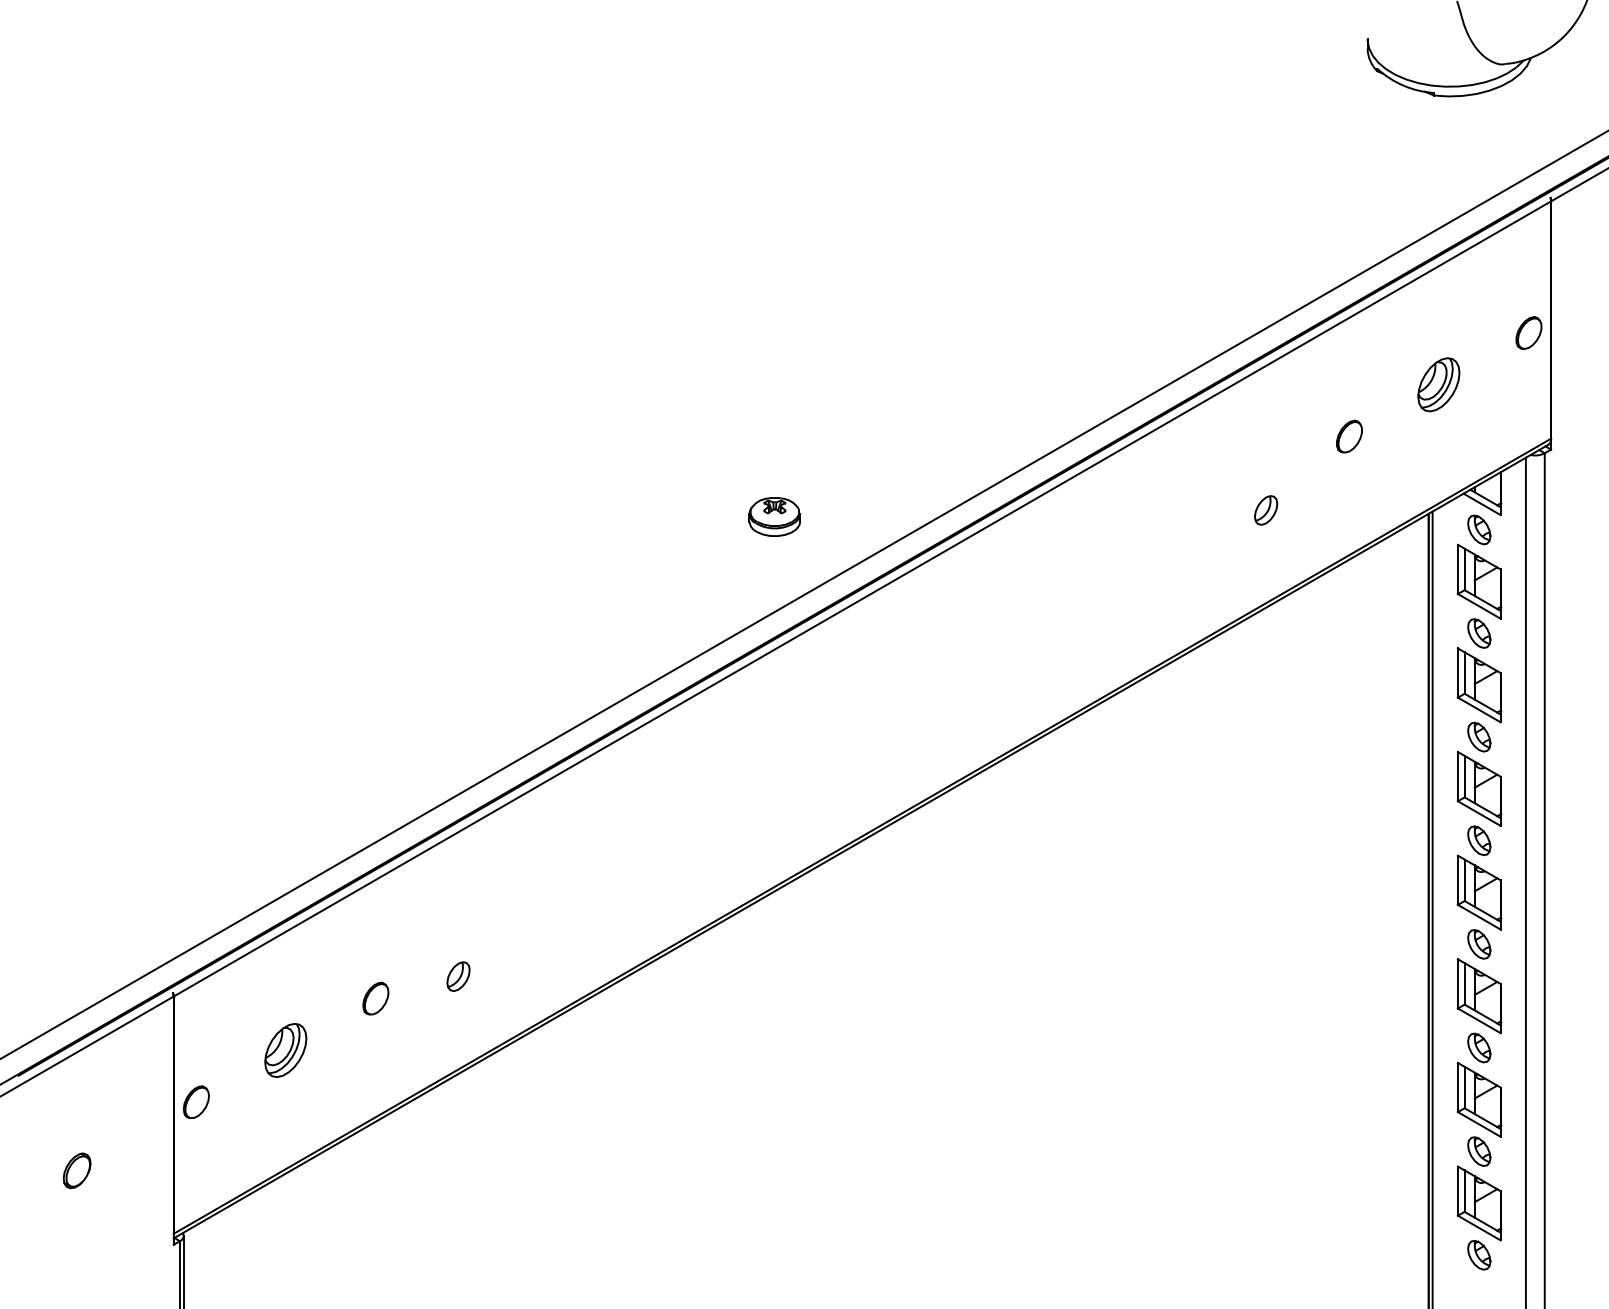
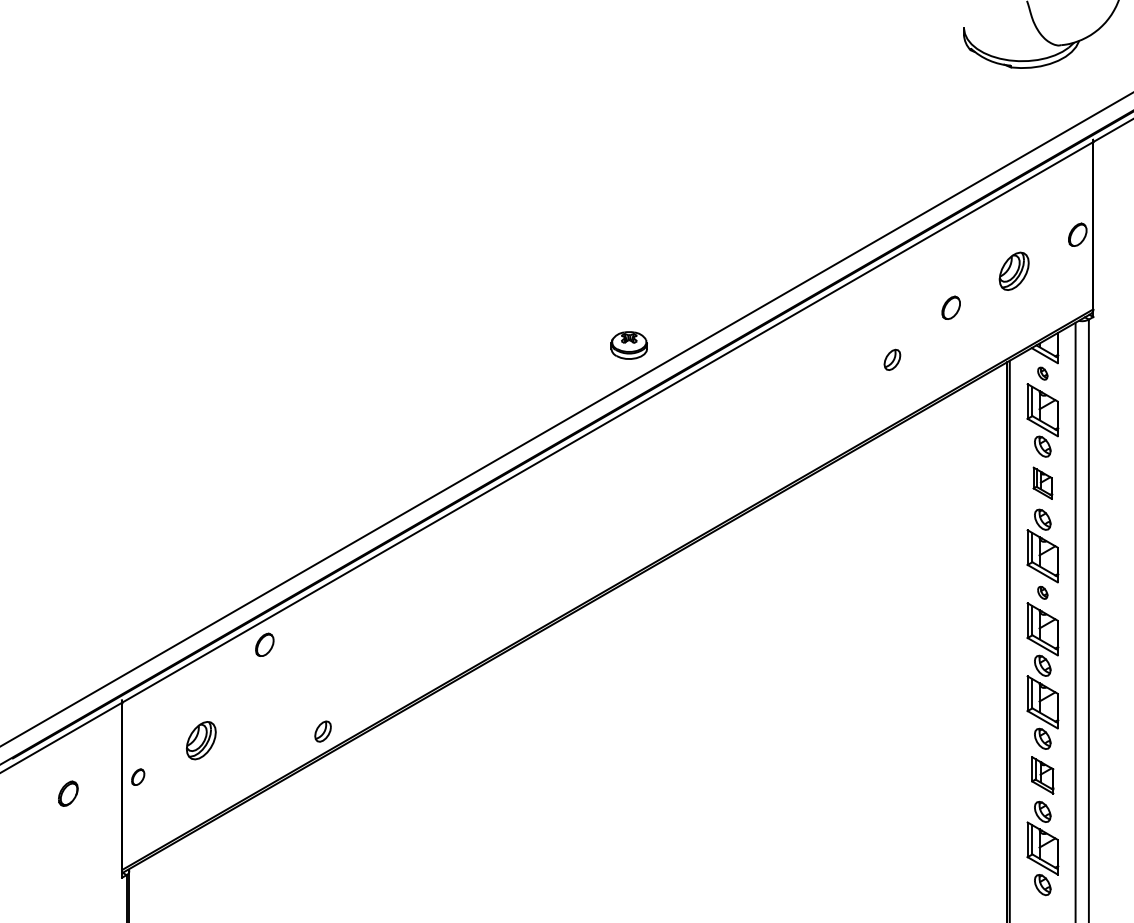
part: (774, 516) -> (629, 345), moved
part: (1479, 529) -> (1042, 373), size x0.6
part: (1479, 685) -> (1042, 483), size x0.6
part: (1479, 840) -> (1042, 592), size x0.6
part: (458, 976) -> (323, 731), moved
part: (375, 998) -> (264, 644), moved
part: (1479, 1099) -> (1042, 775), size x0.7
part: (195, 1102) -> (137, 777), size x0.7
part: (76, 1170) -> (67, 793), moved

